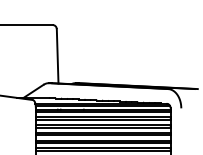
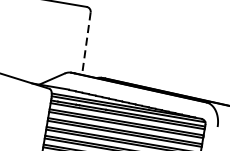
line: (57, 56) -> (86, 43), solid -> dashed

